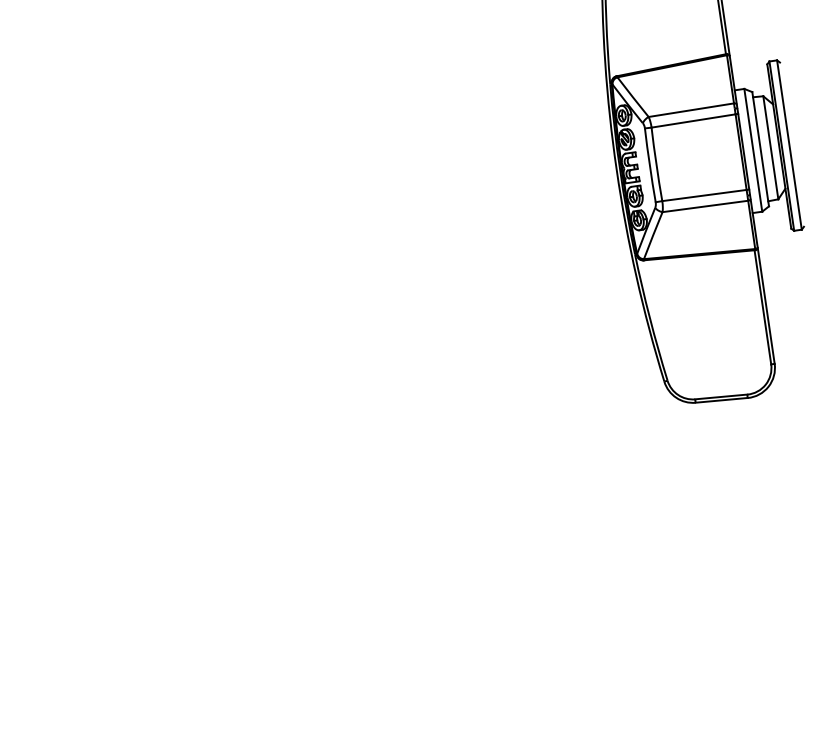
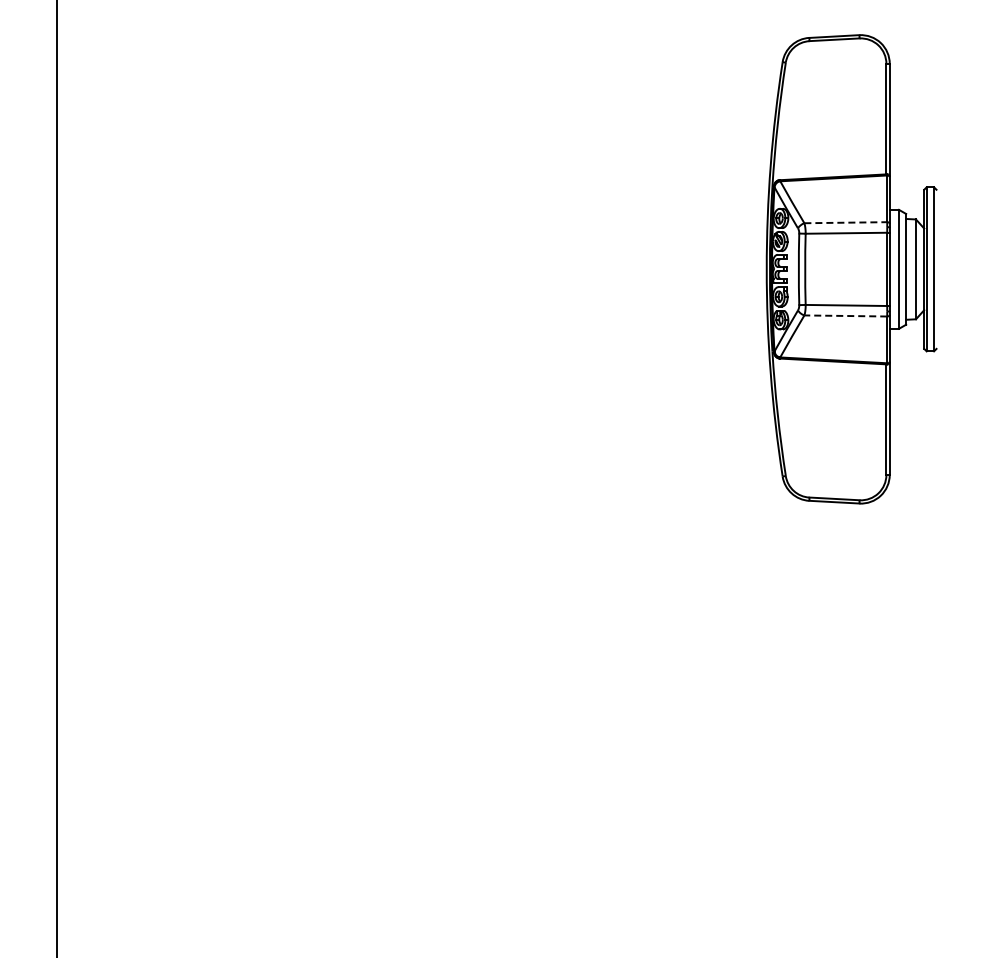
line: (692, 109) -> (846, 222), solid -> dashed
line: (704, 206) -> (845, 315), solid -> dashed

